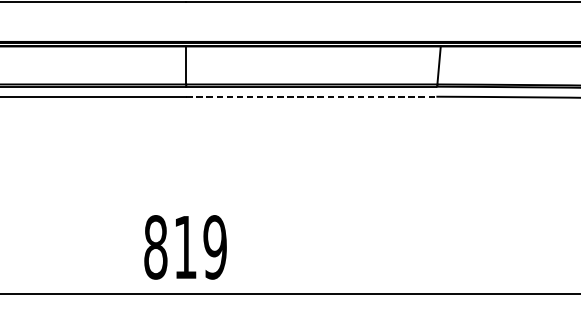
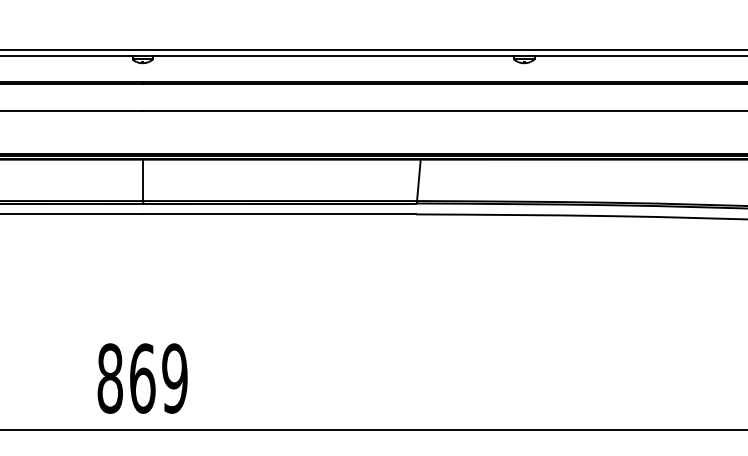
line: (312, 96) -> (280, 214), dashed -> solid
text: (185, 247) -> (142, 378), 819 -> 869

